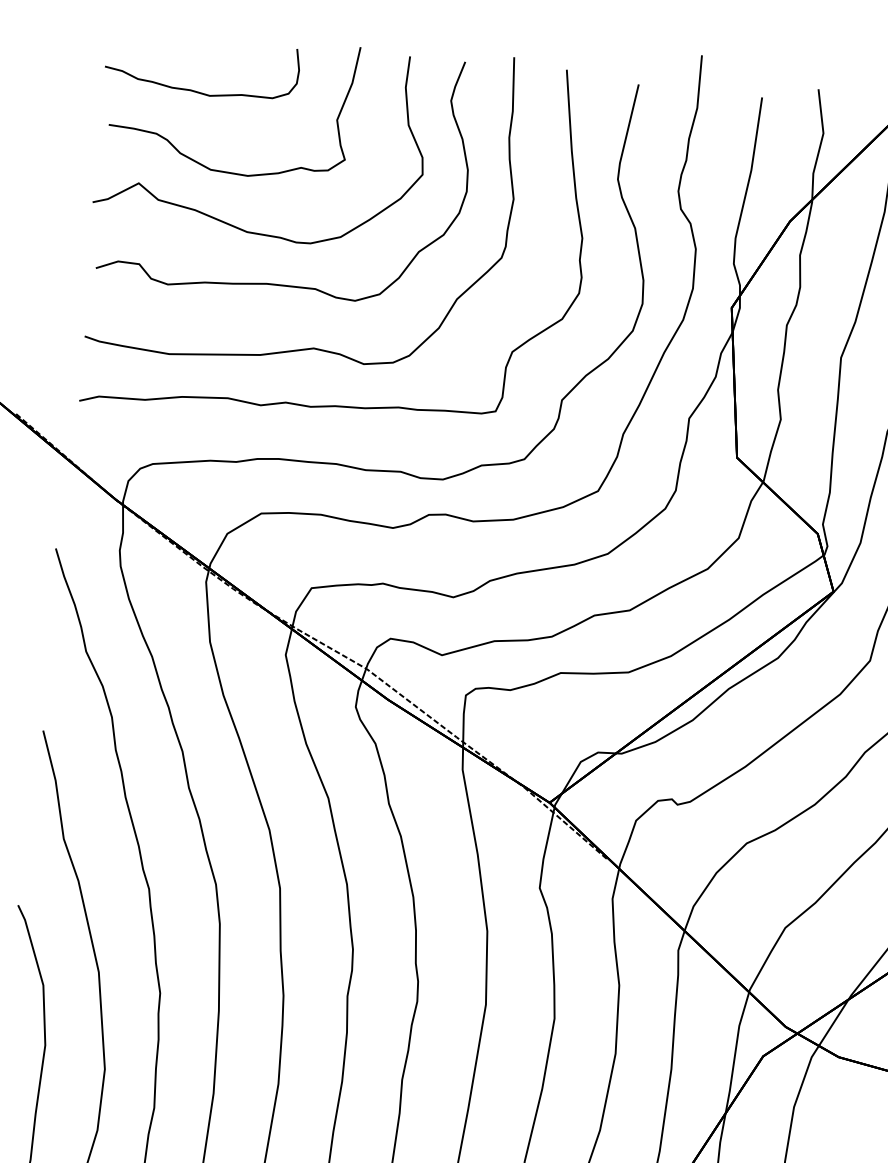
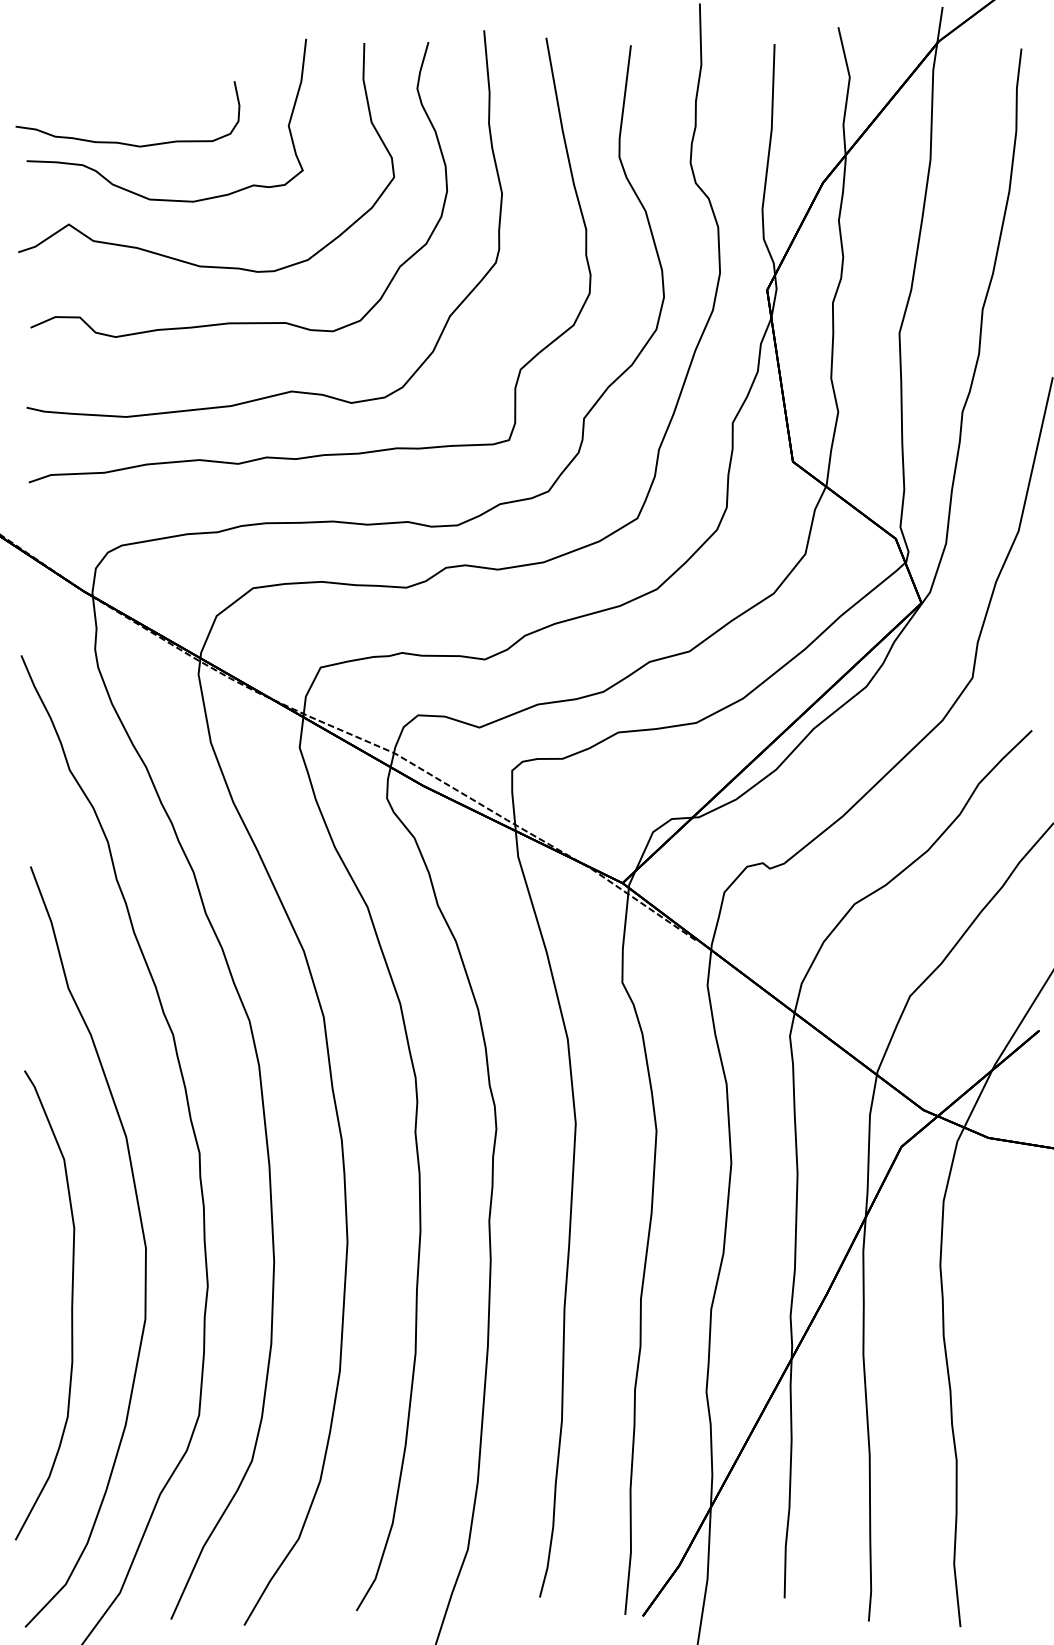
curve: (195, 90) -> (123, 142), moved

